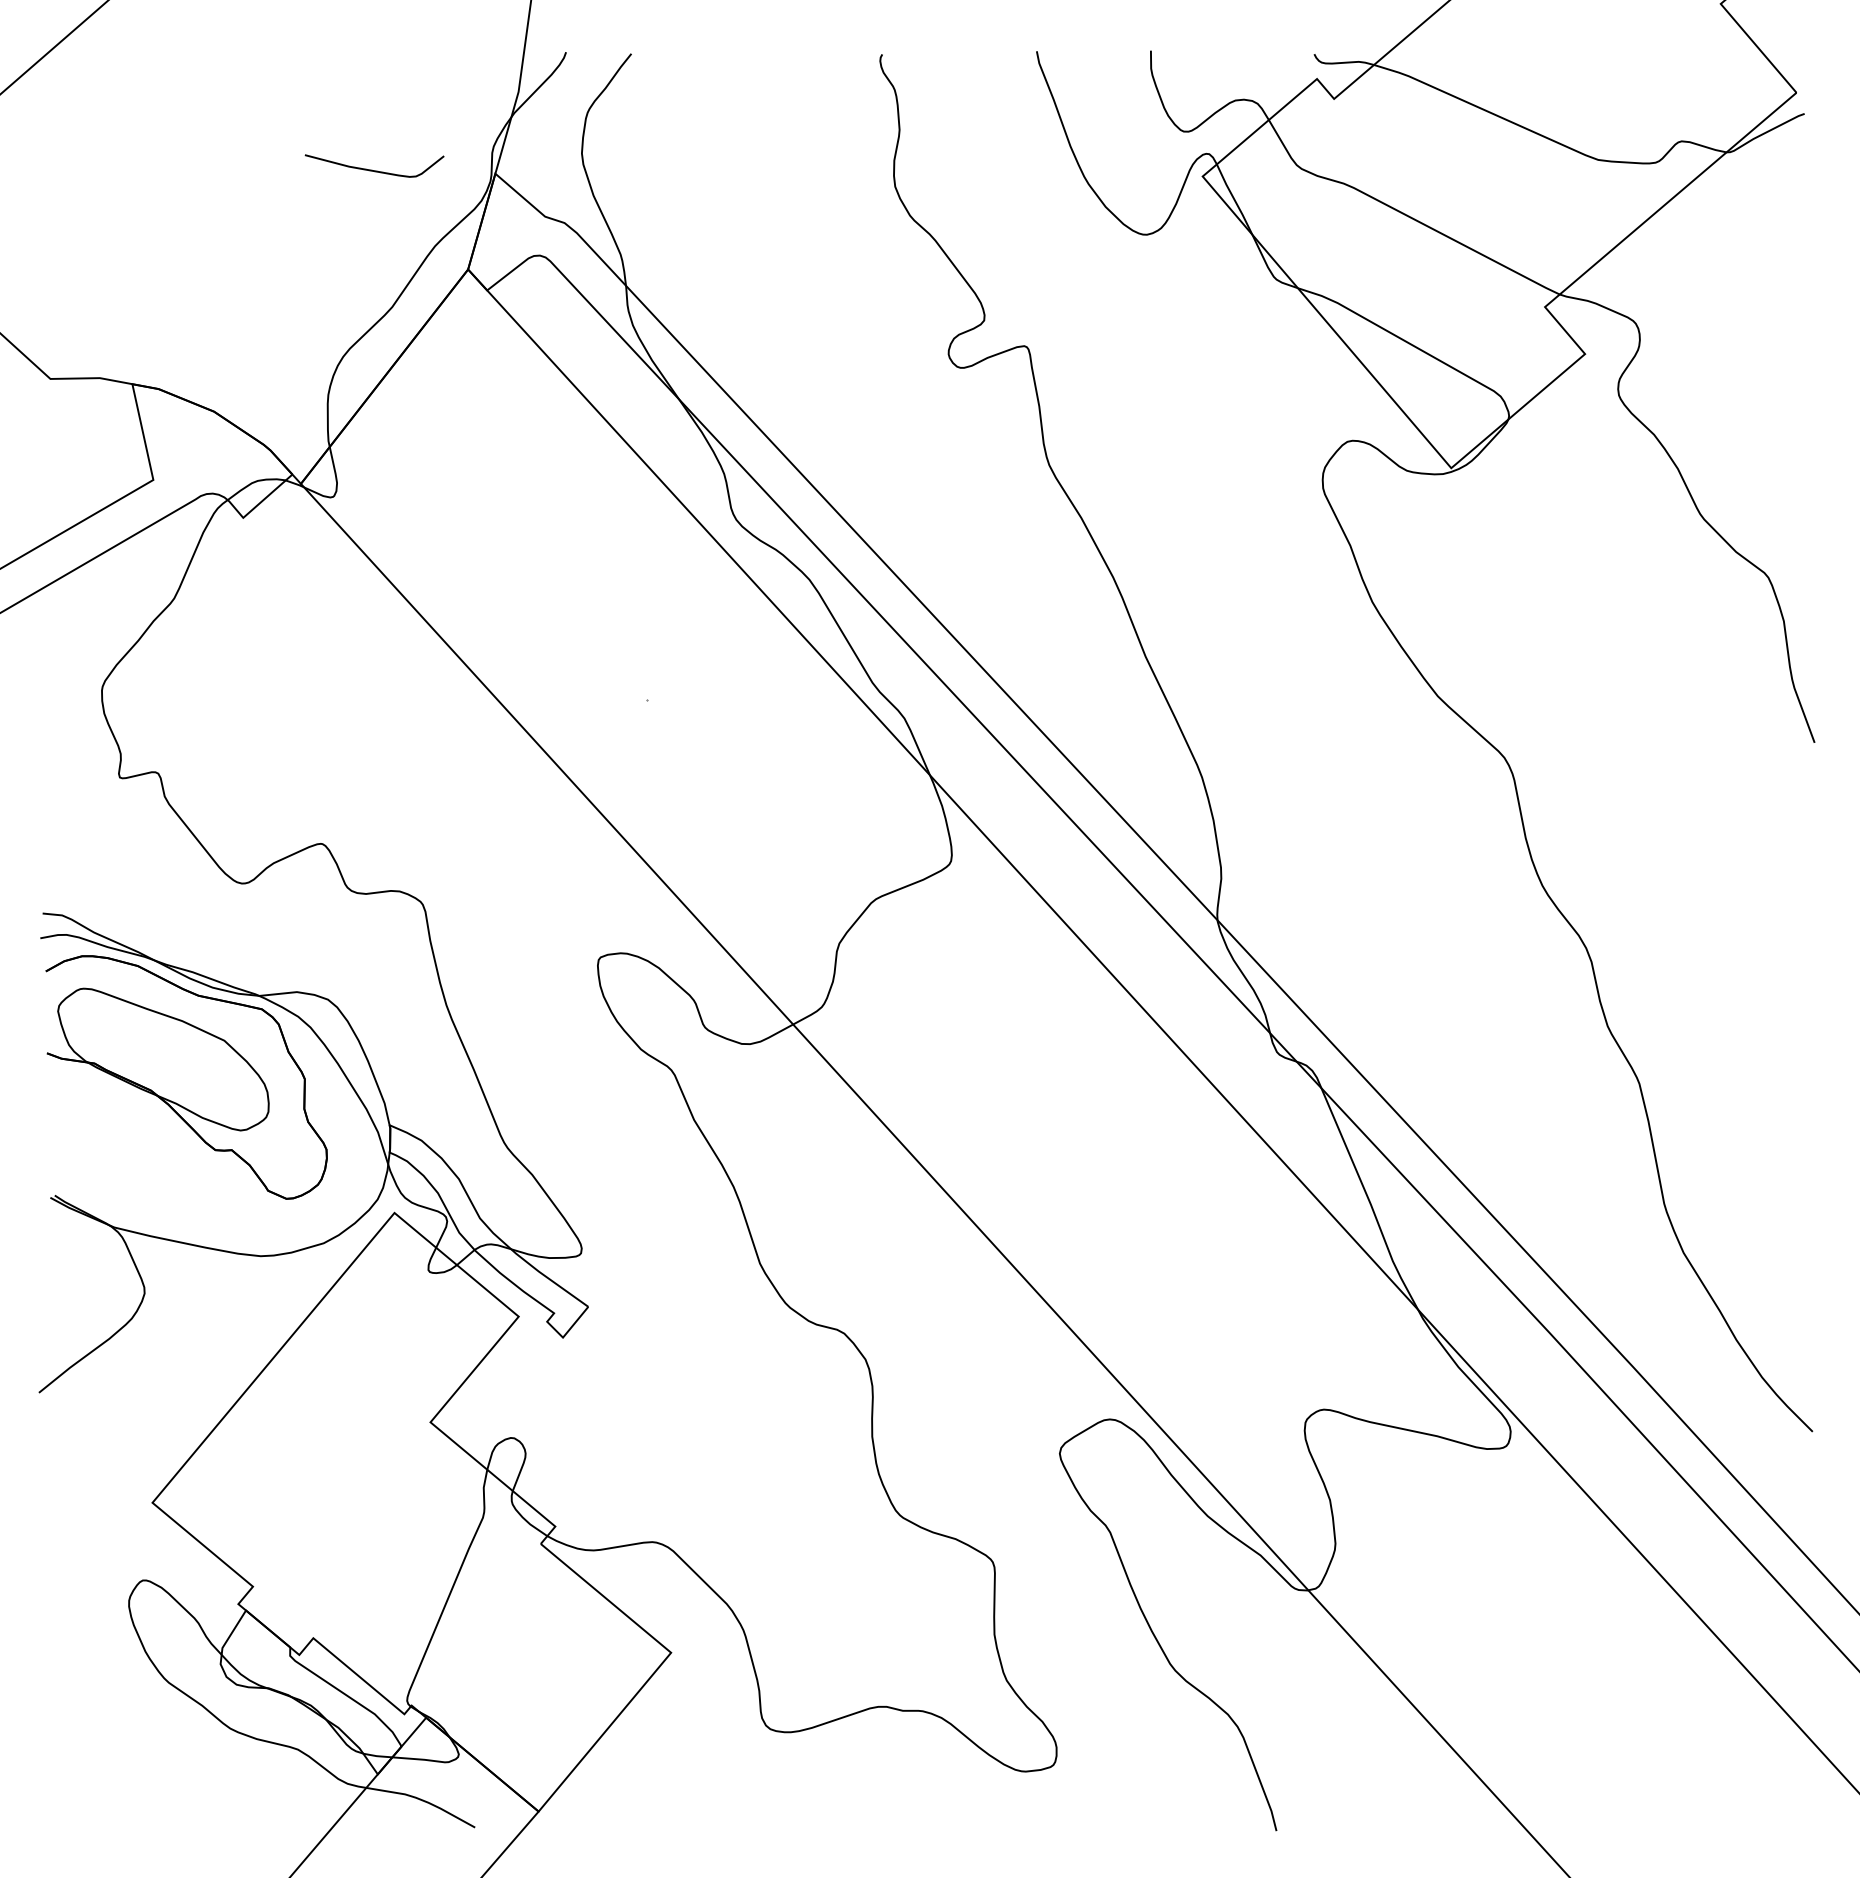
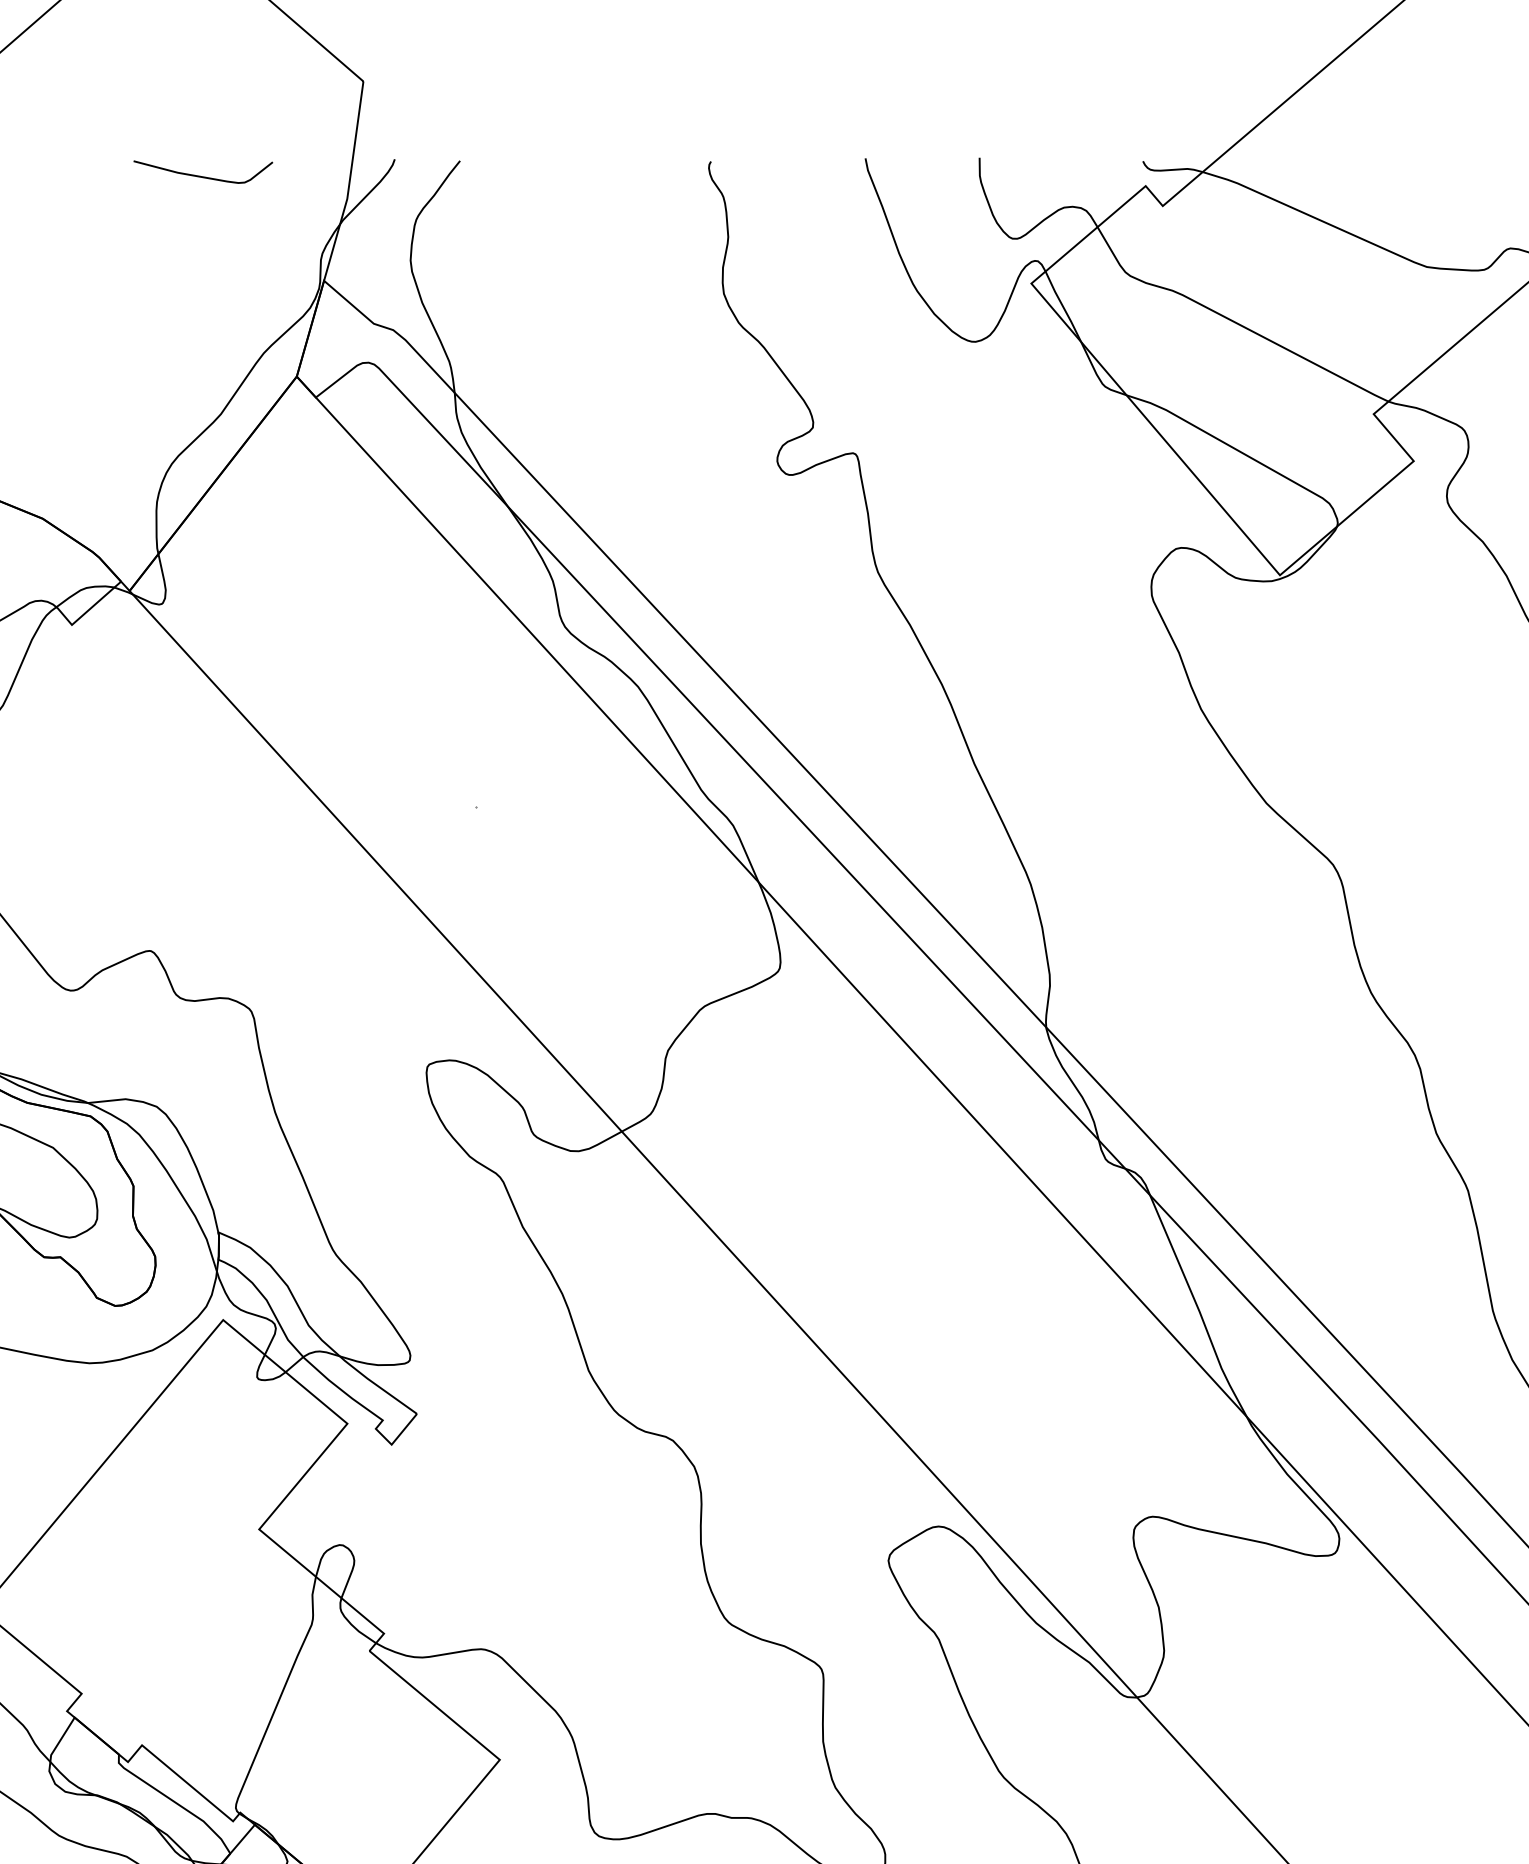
curve: (372, 169) -> (201, 175), moved

